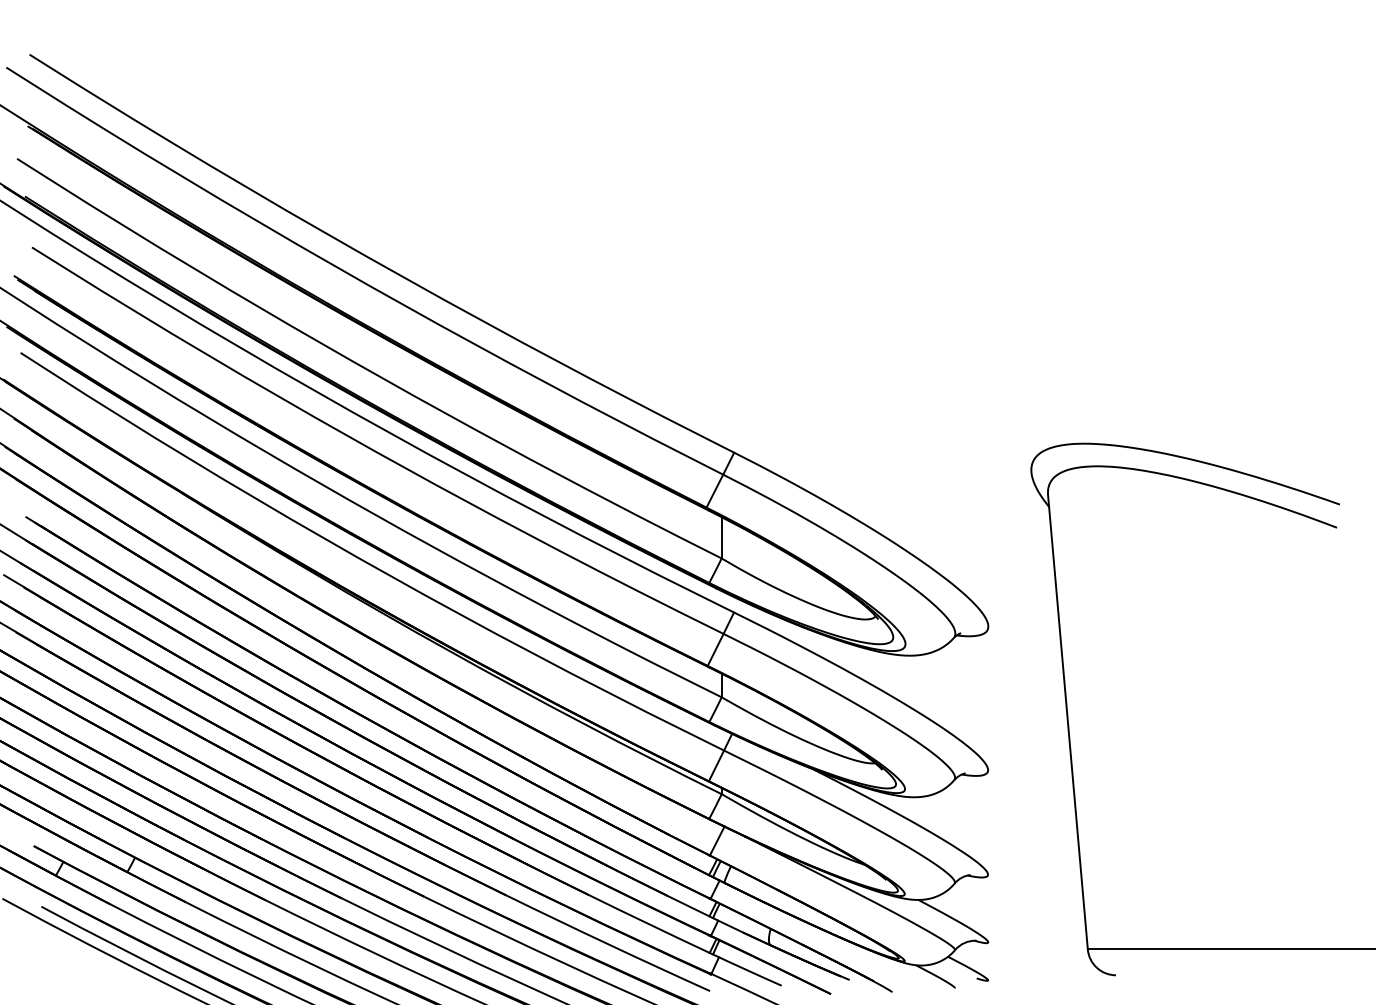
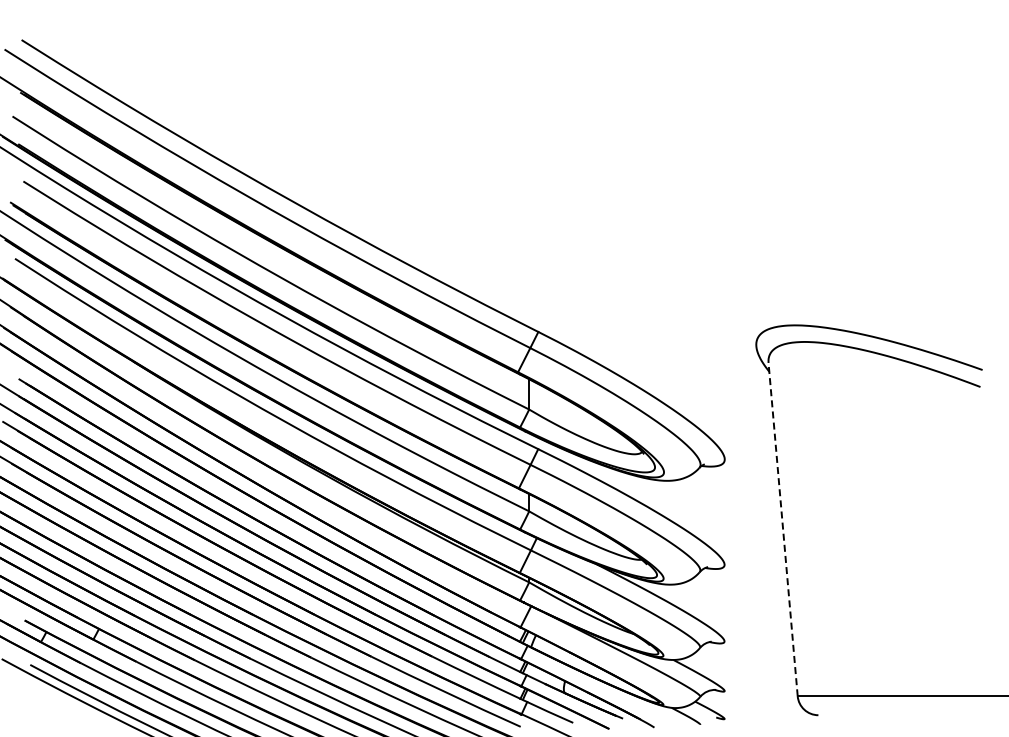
line: (1068, 722) -> (783, 529), solid -> dashed

